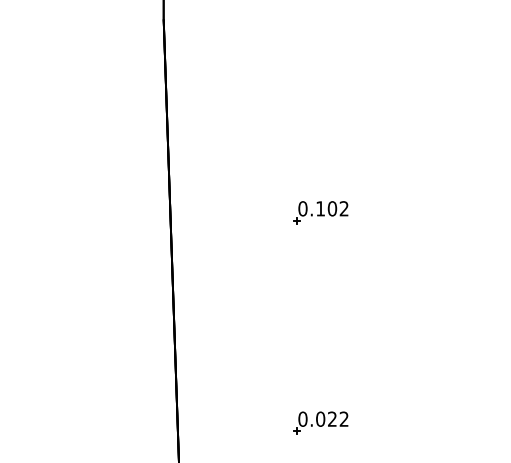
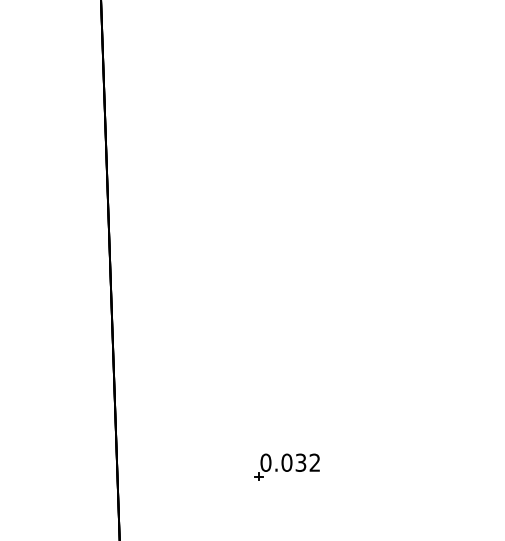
part: (320, 212) -> (286, 217), removed
text: (332, 419) -> (301, 463), 0.022 -> 0.032

